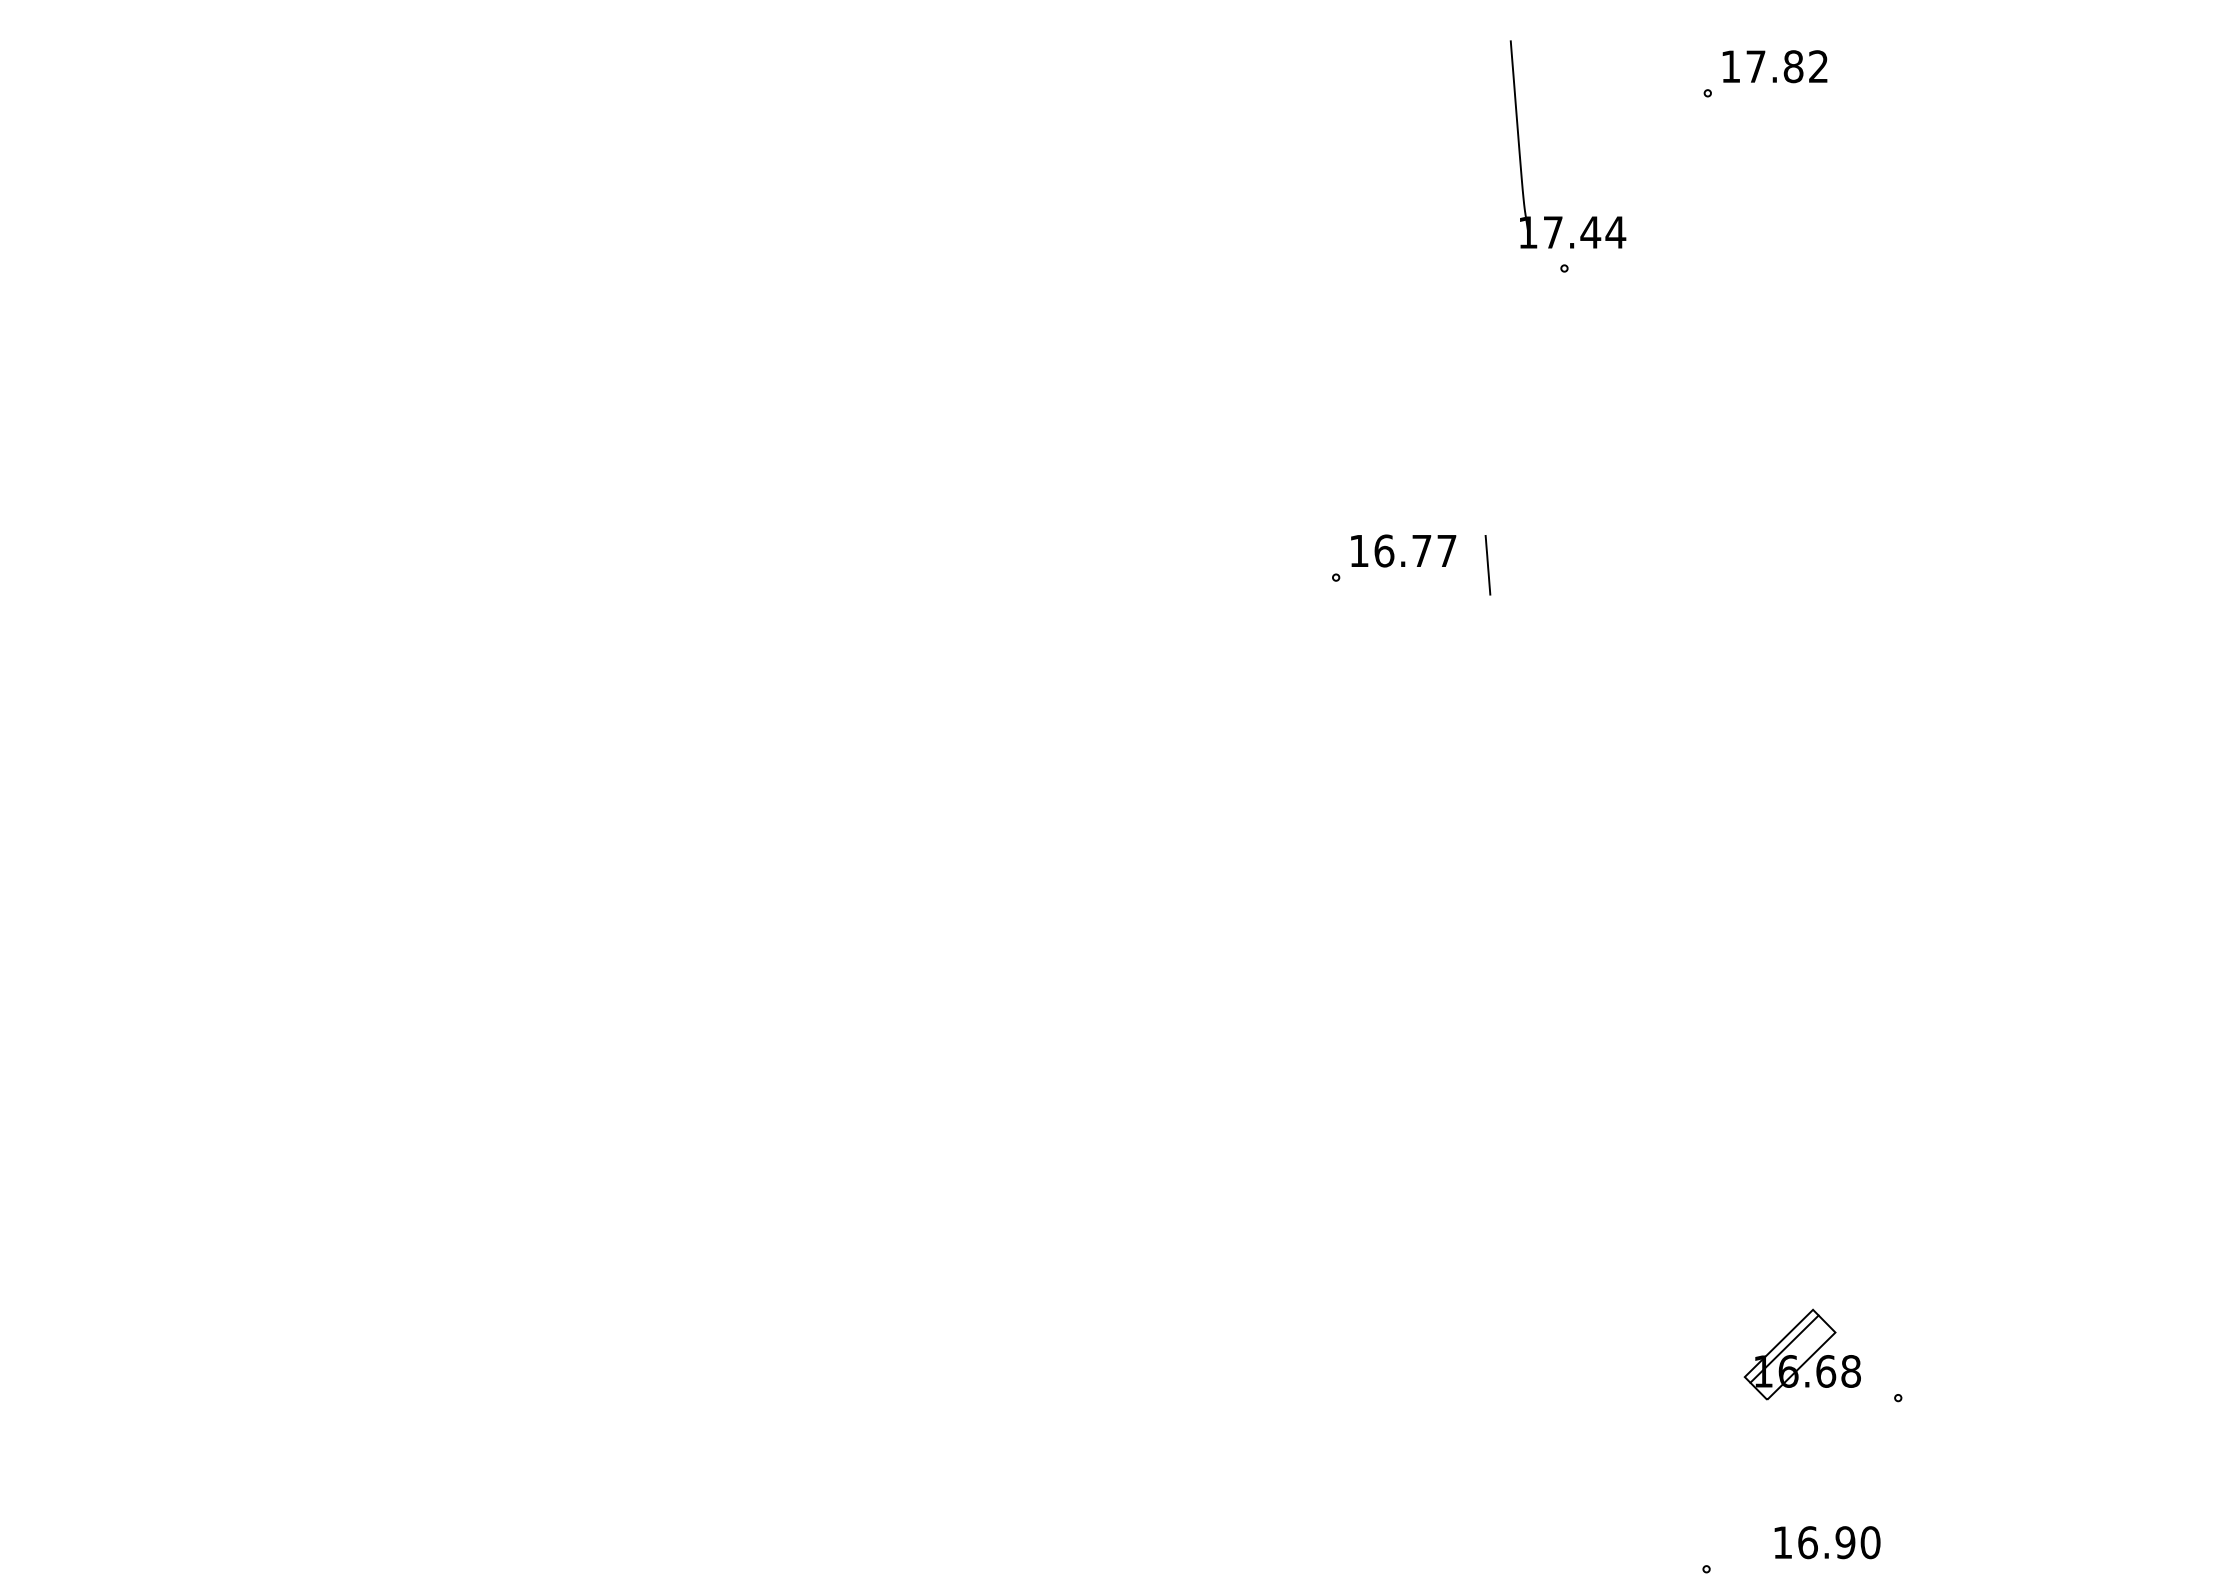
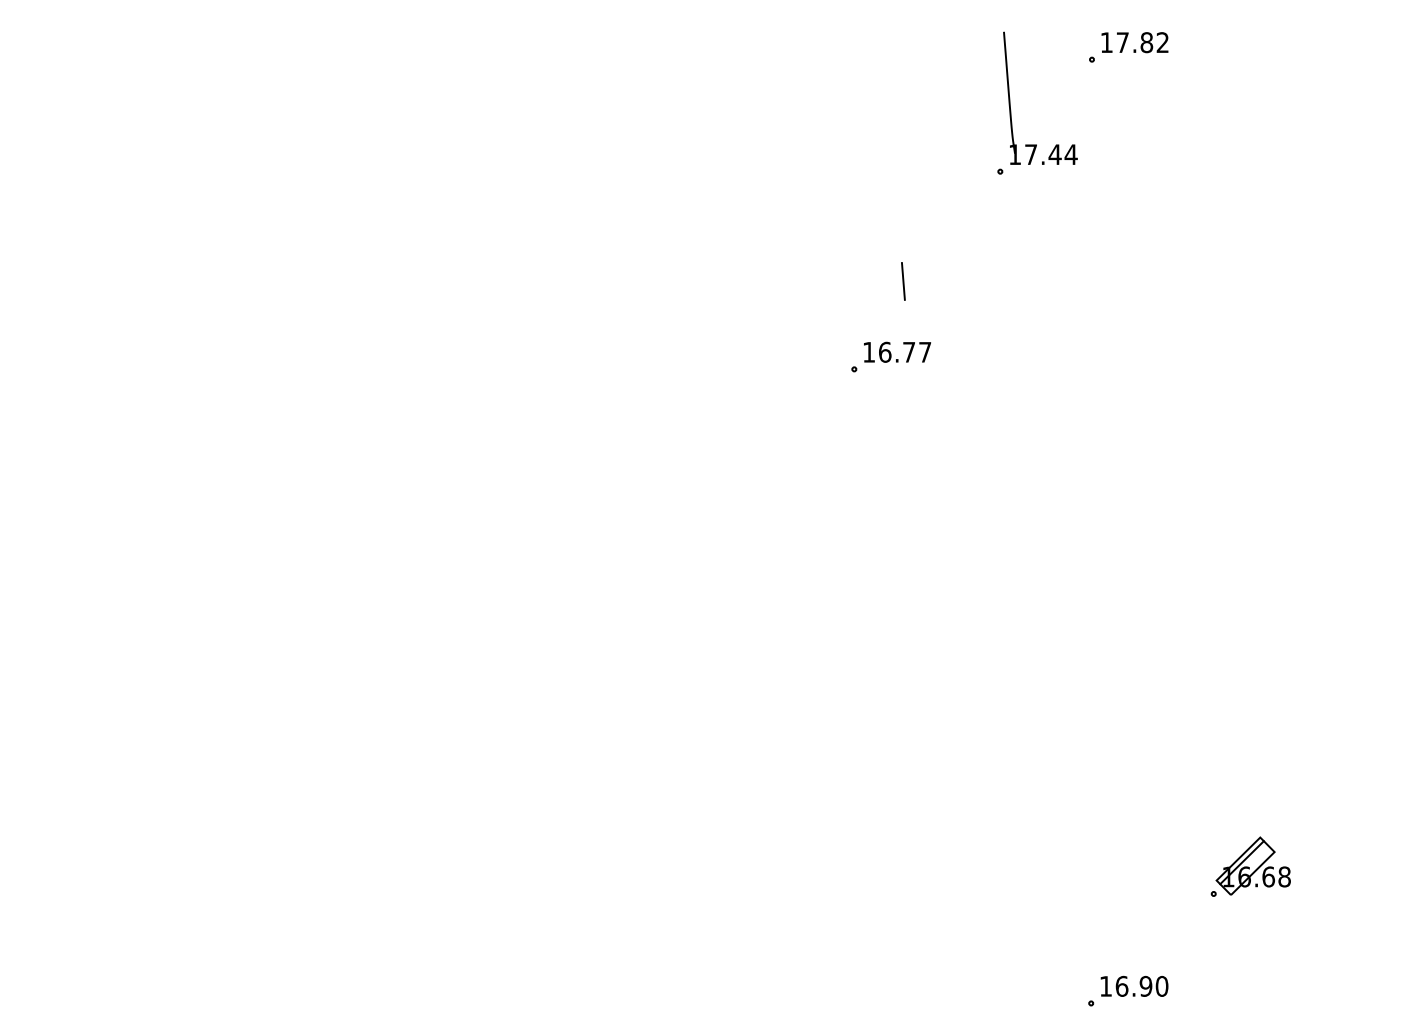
part: (1520, 143) -> (1010, 97), moved
line: (1488, 565) -> (903, 281), moved
part: (1800, 1353) -> (1252, 865), moved
text: (1827, 1541) -> (1134, 985), moved

